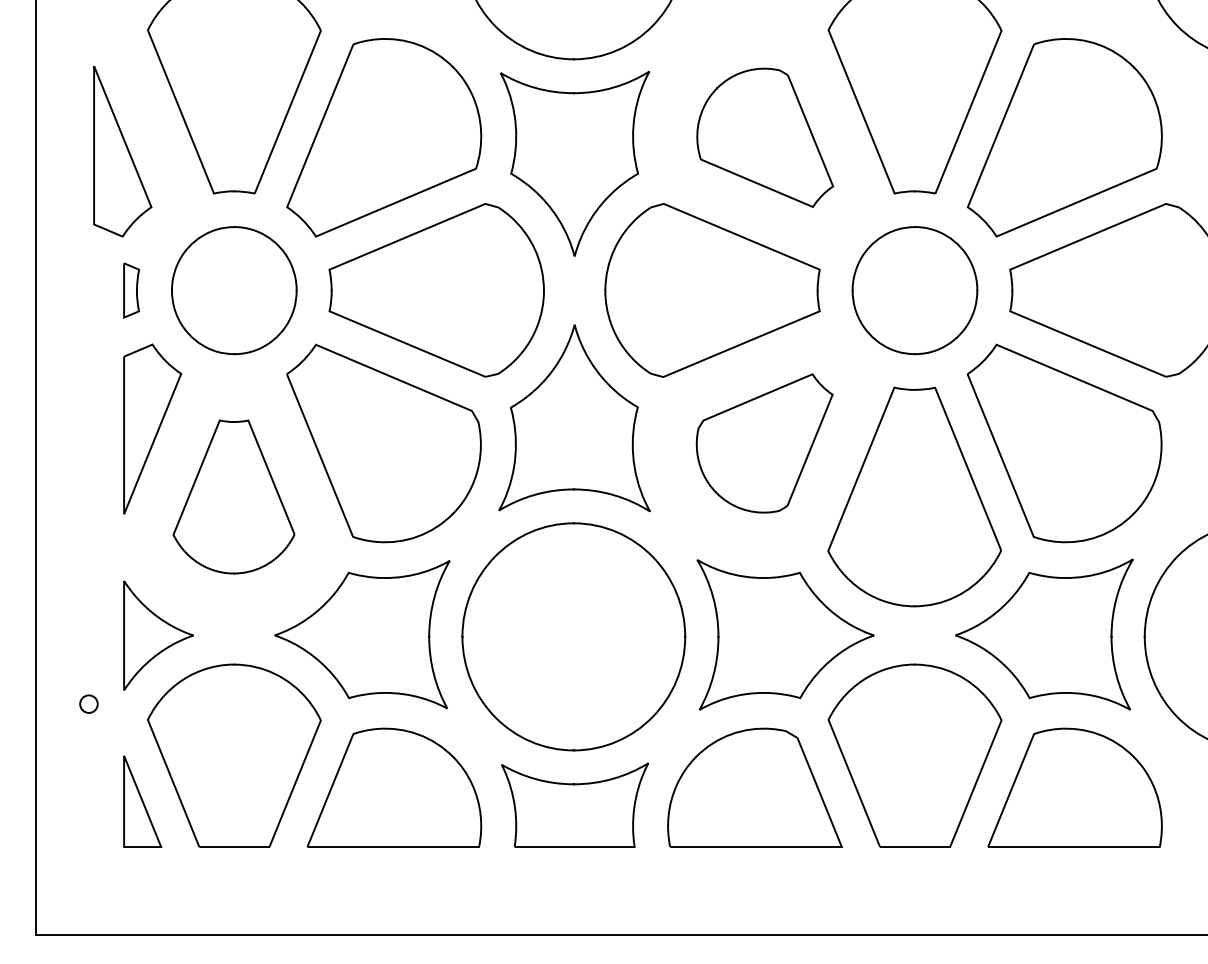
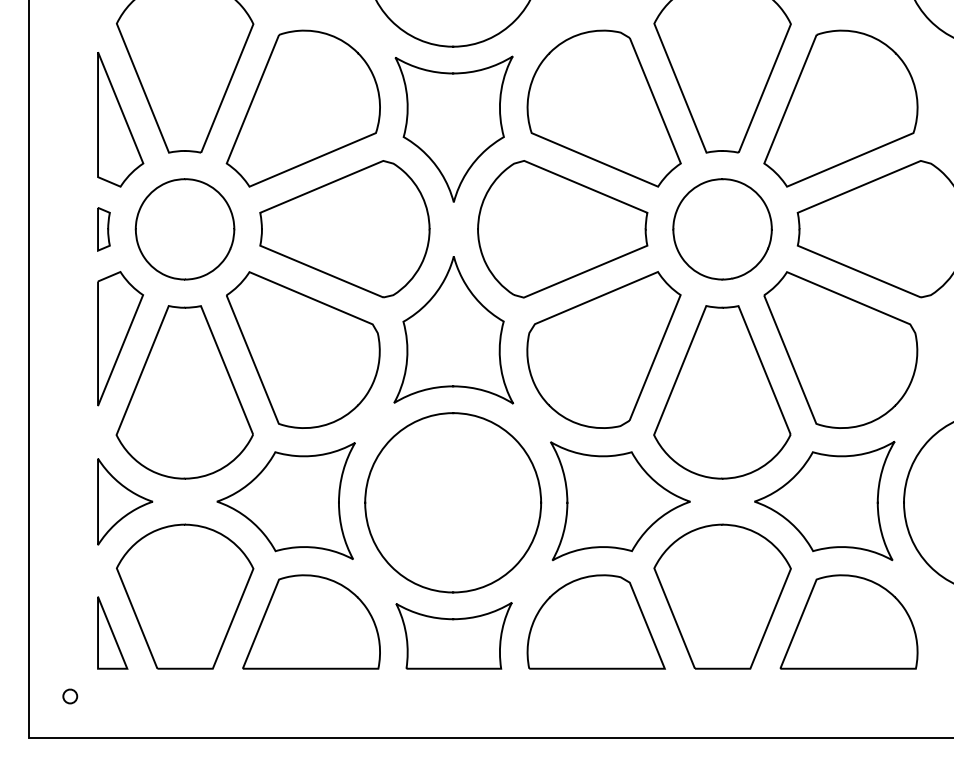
part: (765, 137) -> (604, 108), size x1.43
part: (122, 151) -> (120, 119), moved
part: (764, 443) -> (603, 350), size x1.43
part: (233, 496) -> (184, 391), size x1.43
part: (88, 703) -> (69, 695), moved

